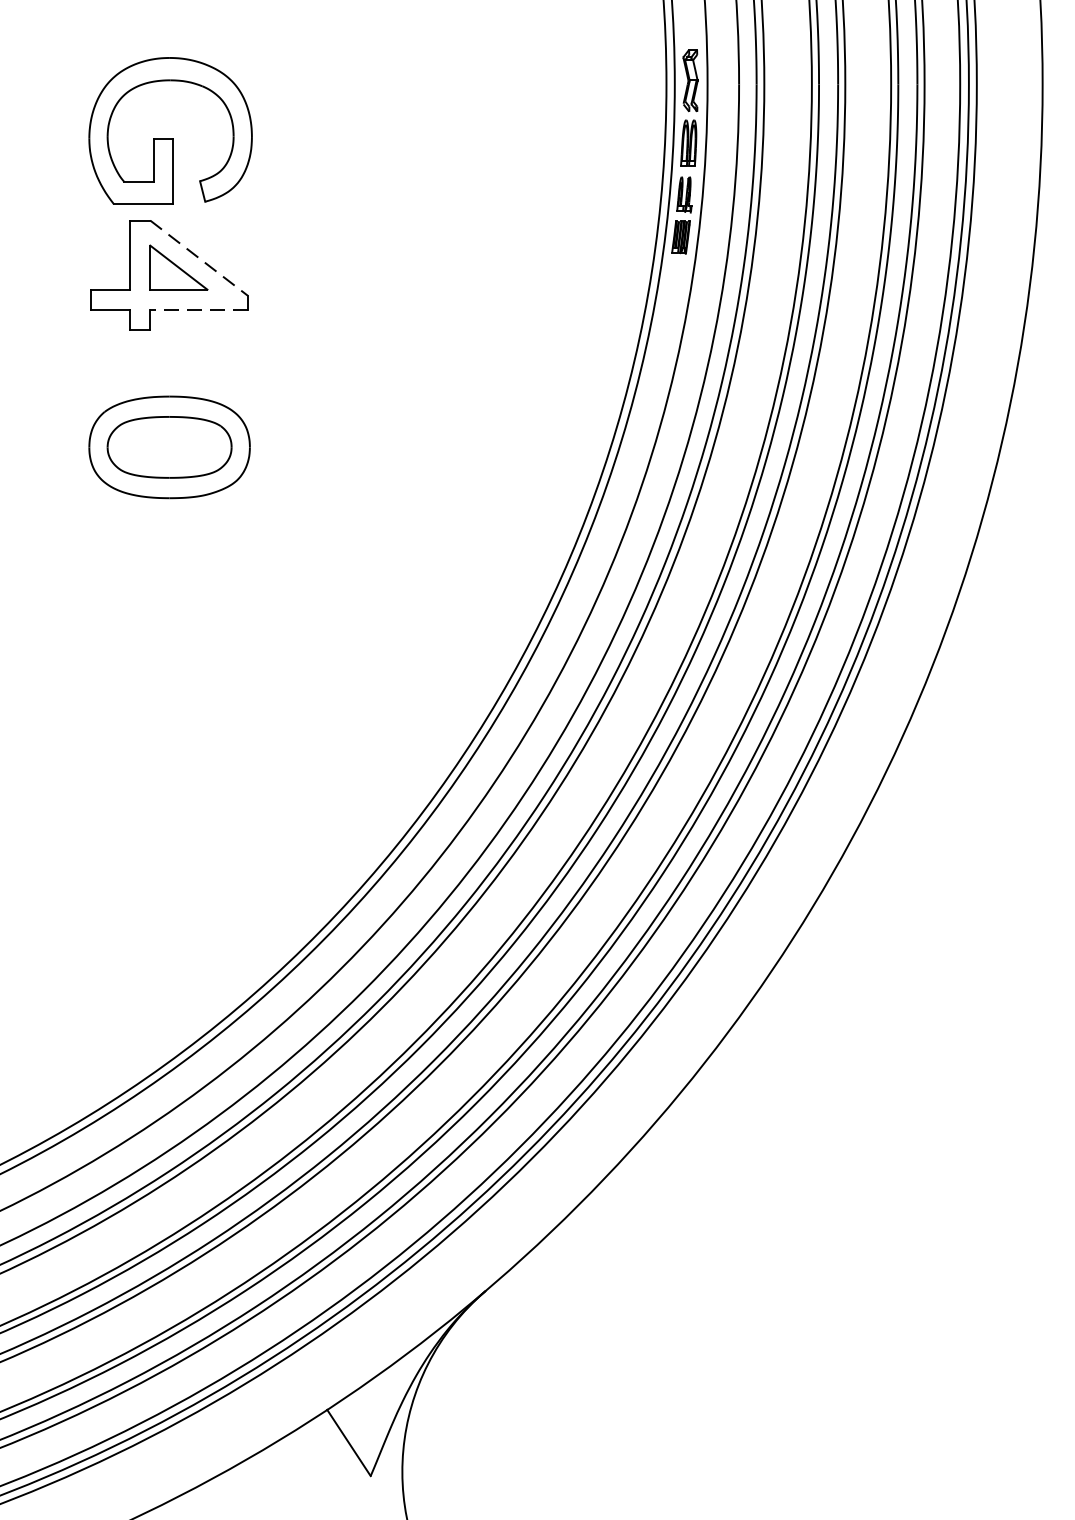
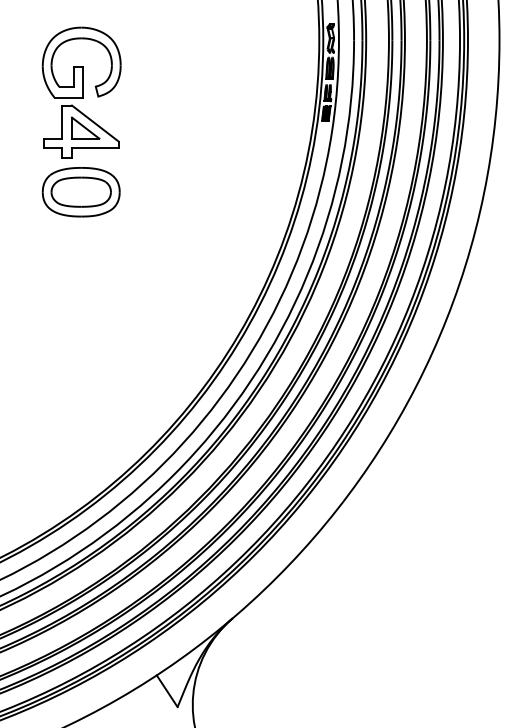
line: (199, 258) -> (95, 123), dashed -> solid
line: (197, 310) -> (94, 148), dashed -> solid
part: (168, 447) -> (80, 192), moved

